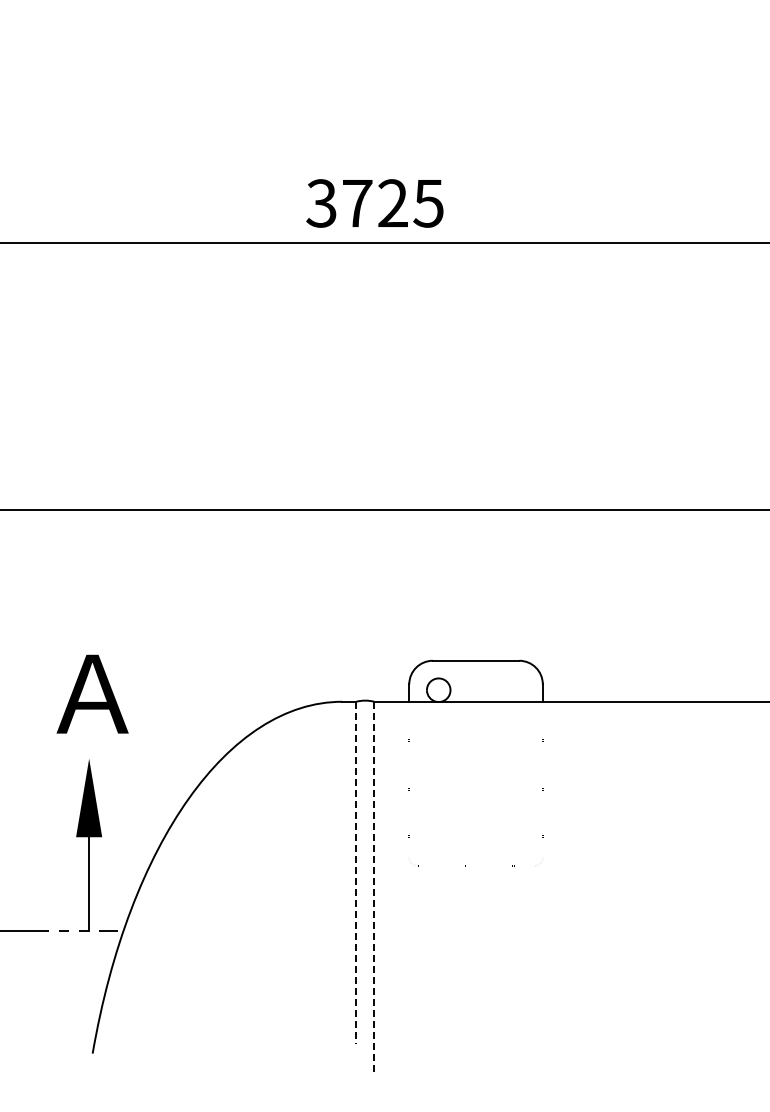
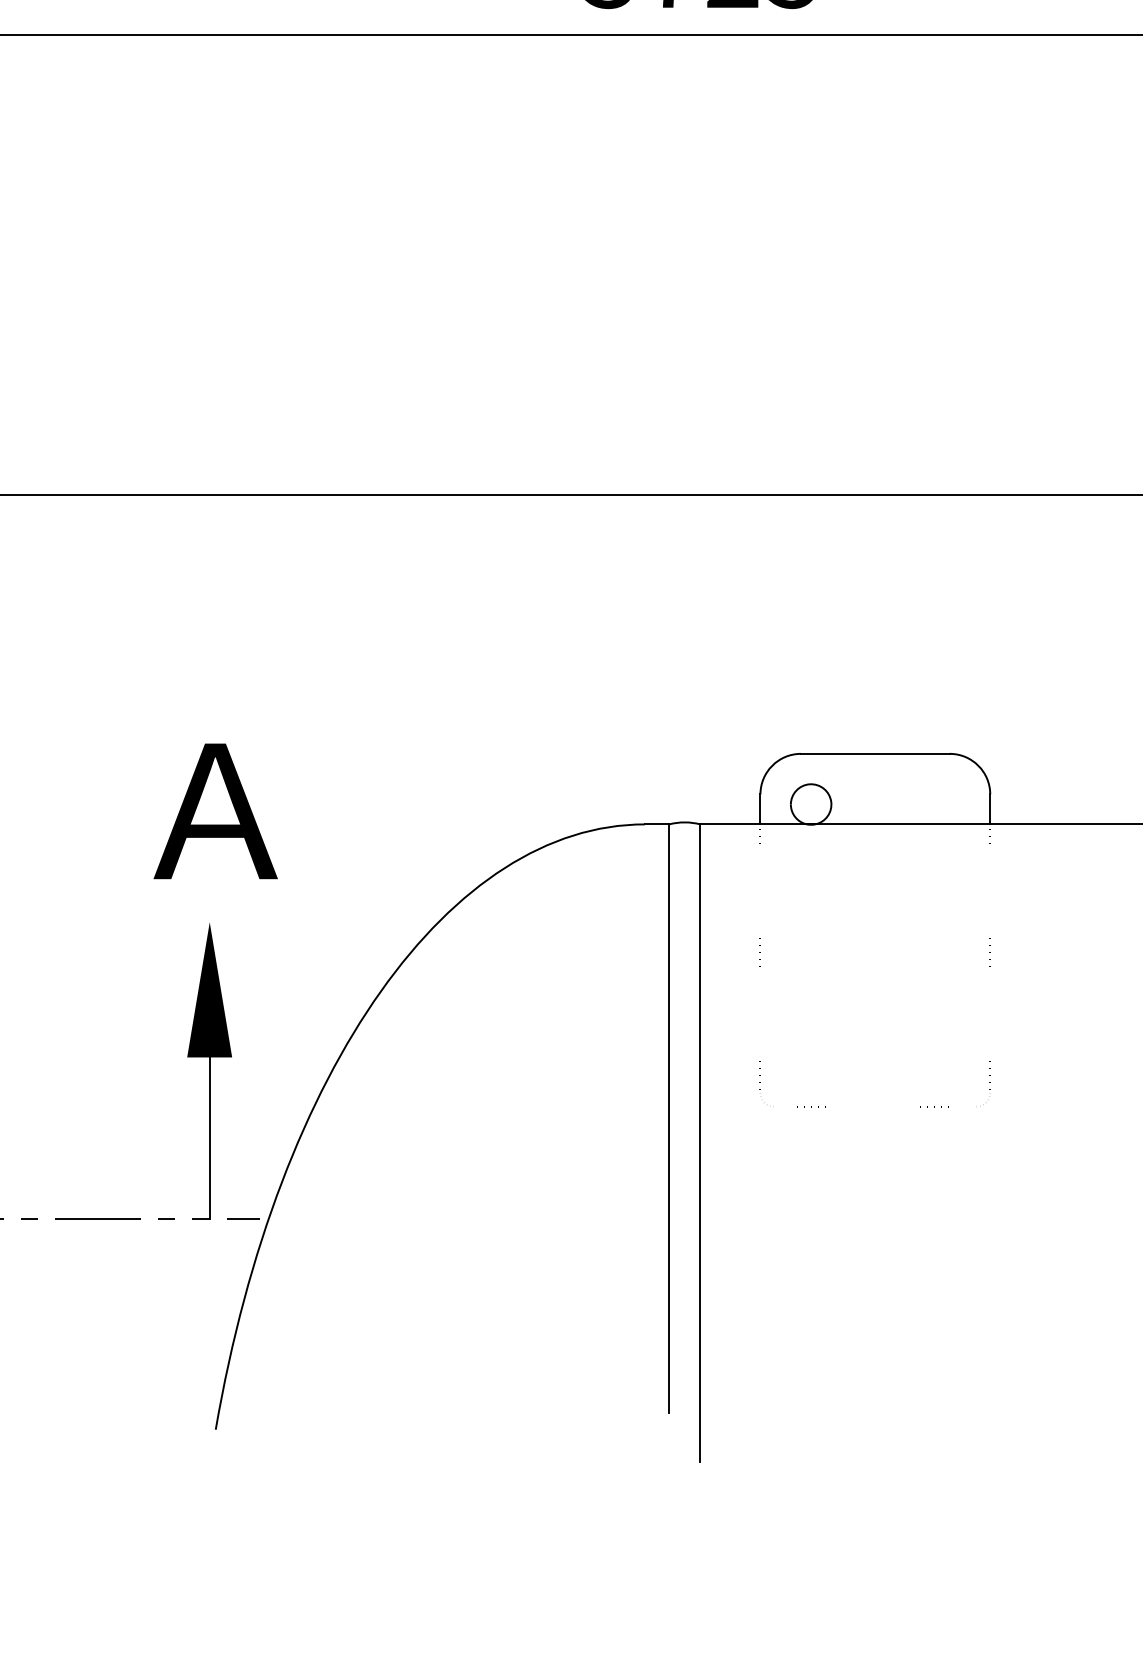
line: (356, 873) -> (669, 1119), dashed -> solid
line: (374, 887) -> (700, 1143), dashed -> solid

